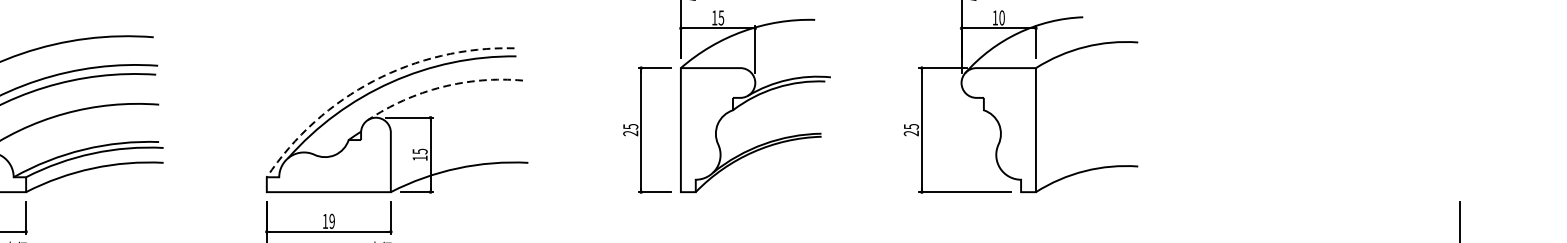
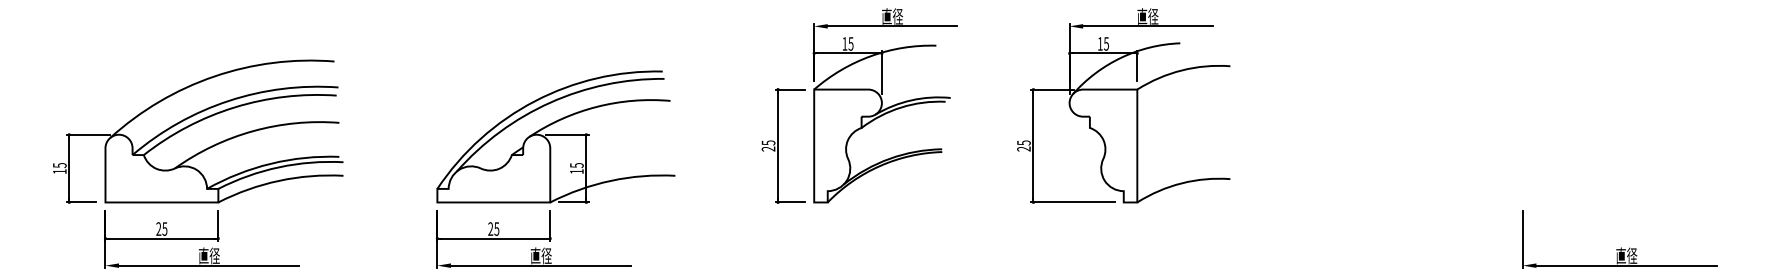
text: (1002, 17) -> (1106, 43), 10 -> 15
arc: (373, 81) -> (534, 101), dashed -> solid
arc: (441, 86) -> (596, 106), dashed -> solid
text: (328, 220) -> (493, 228), 19 -> 25

